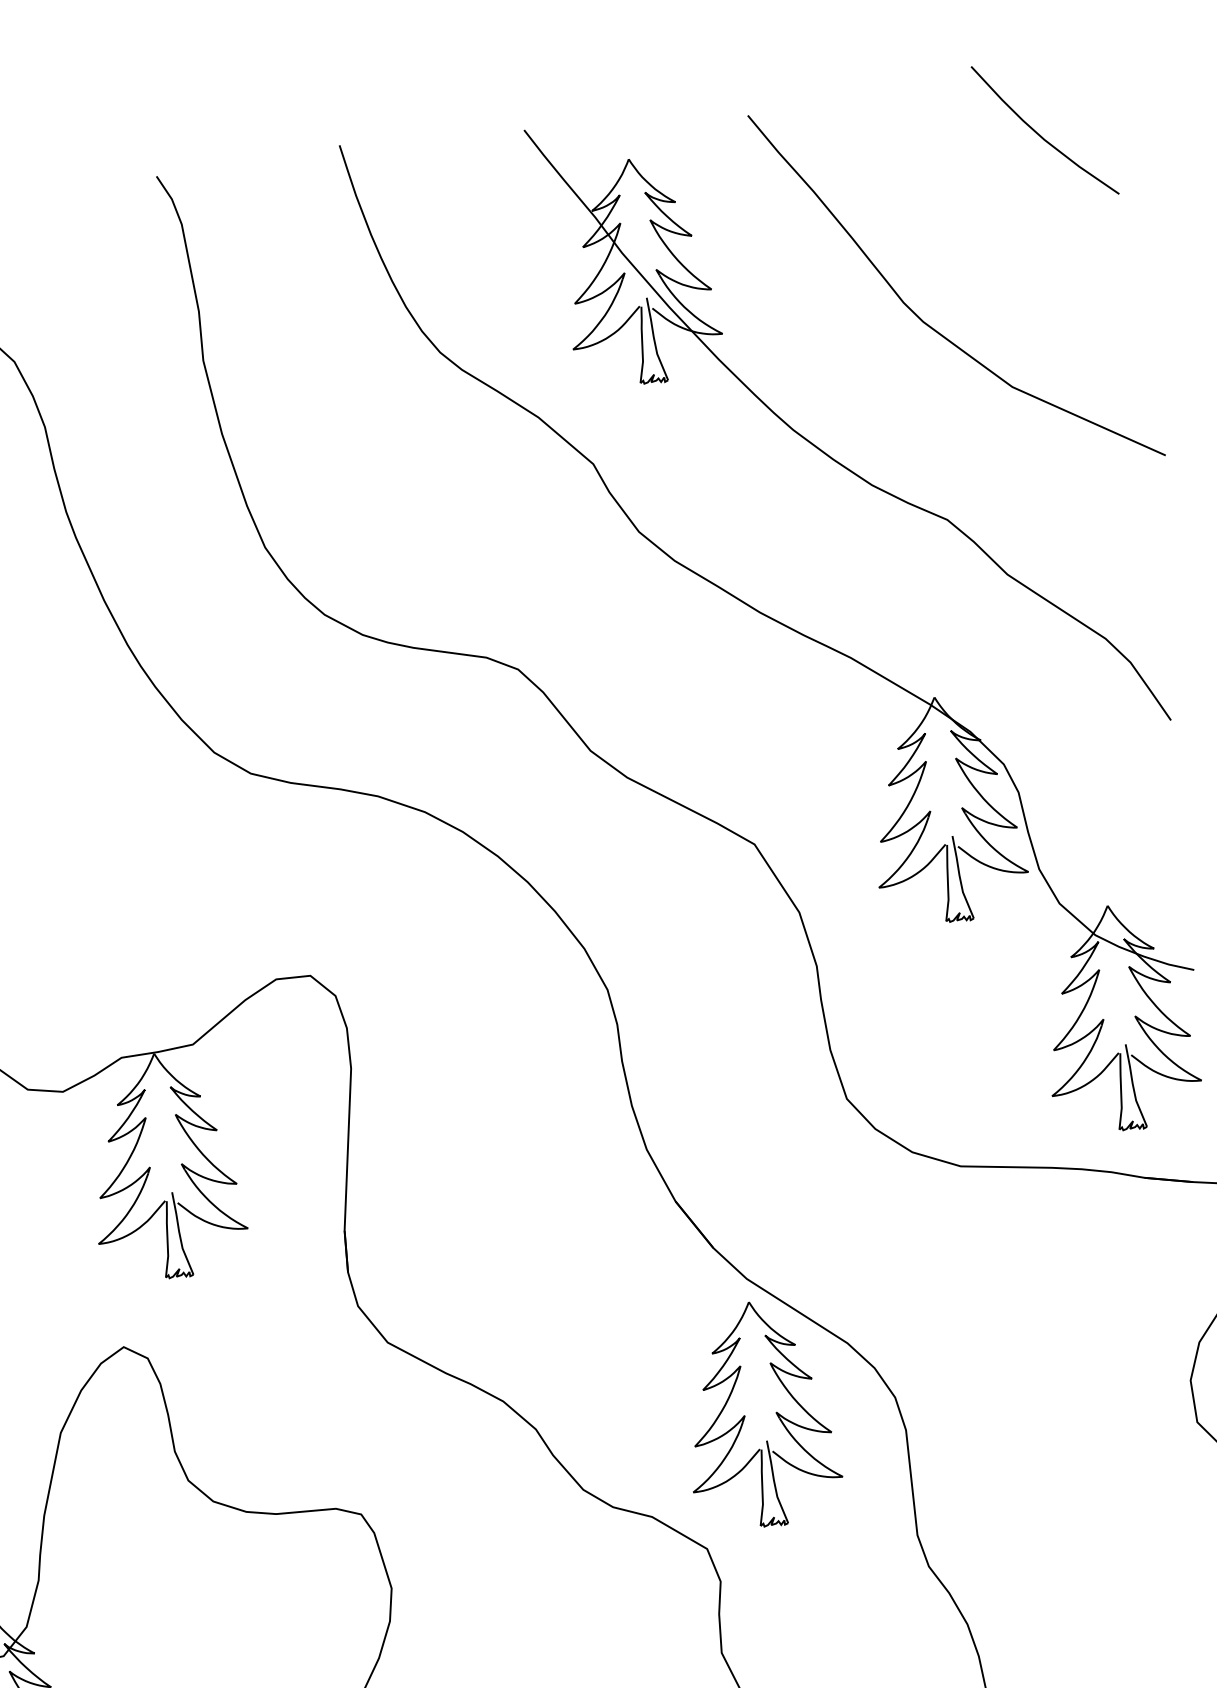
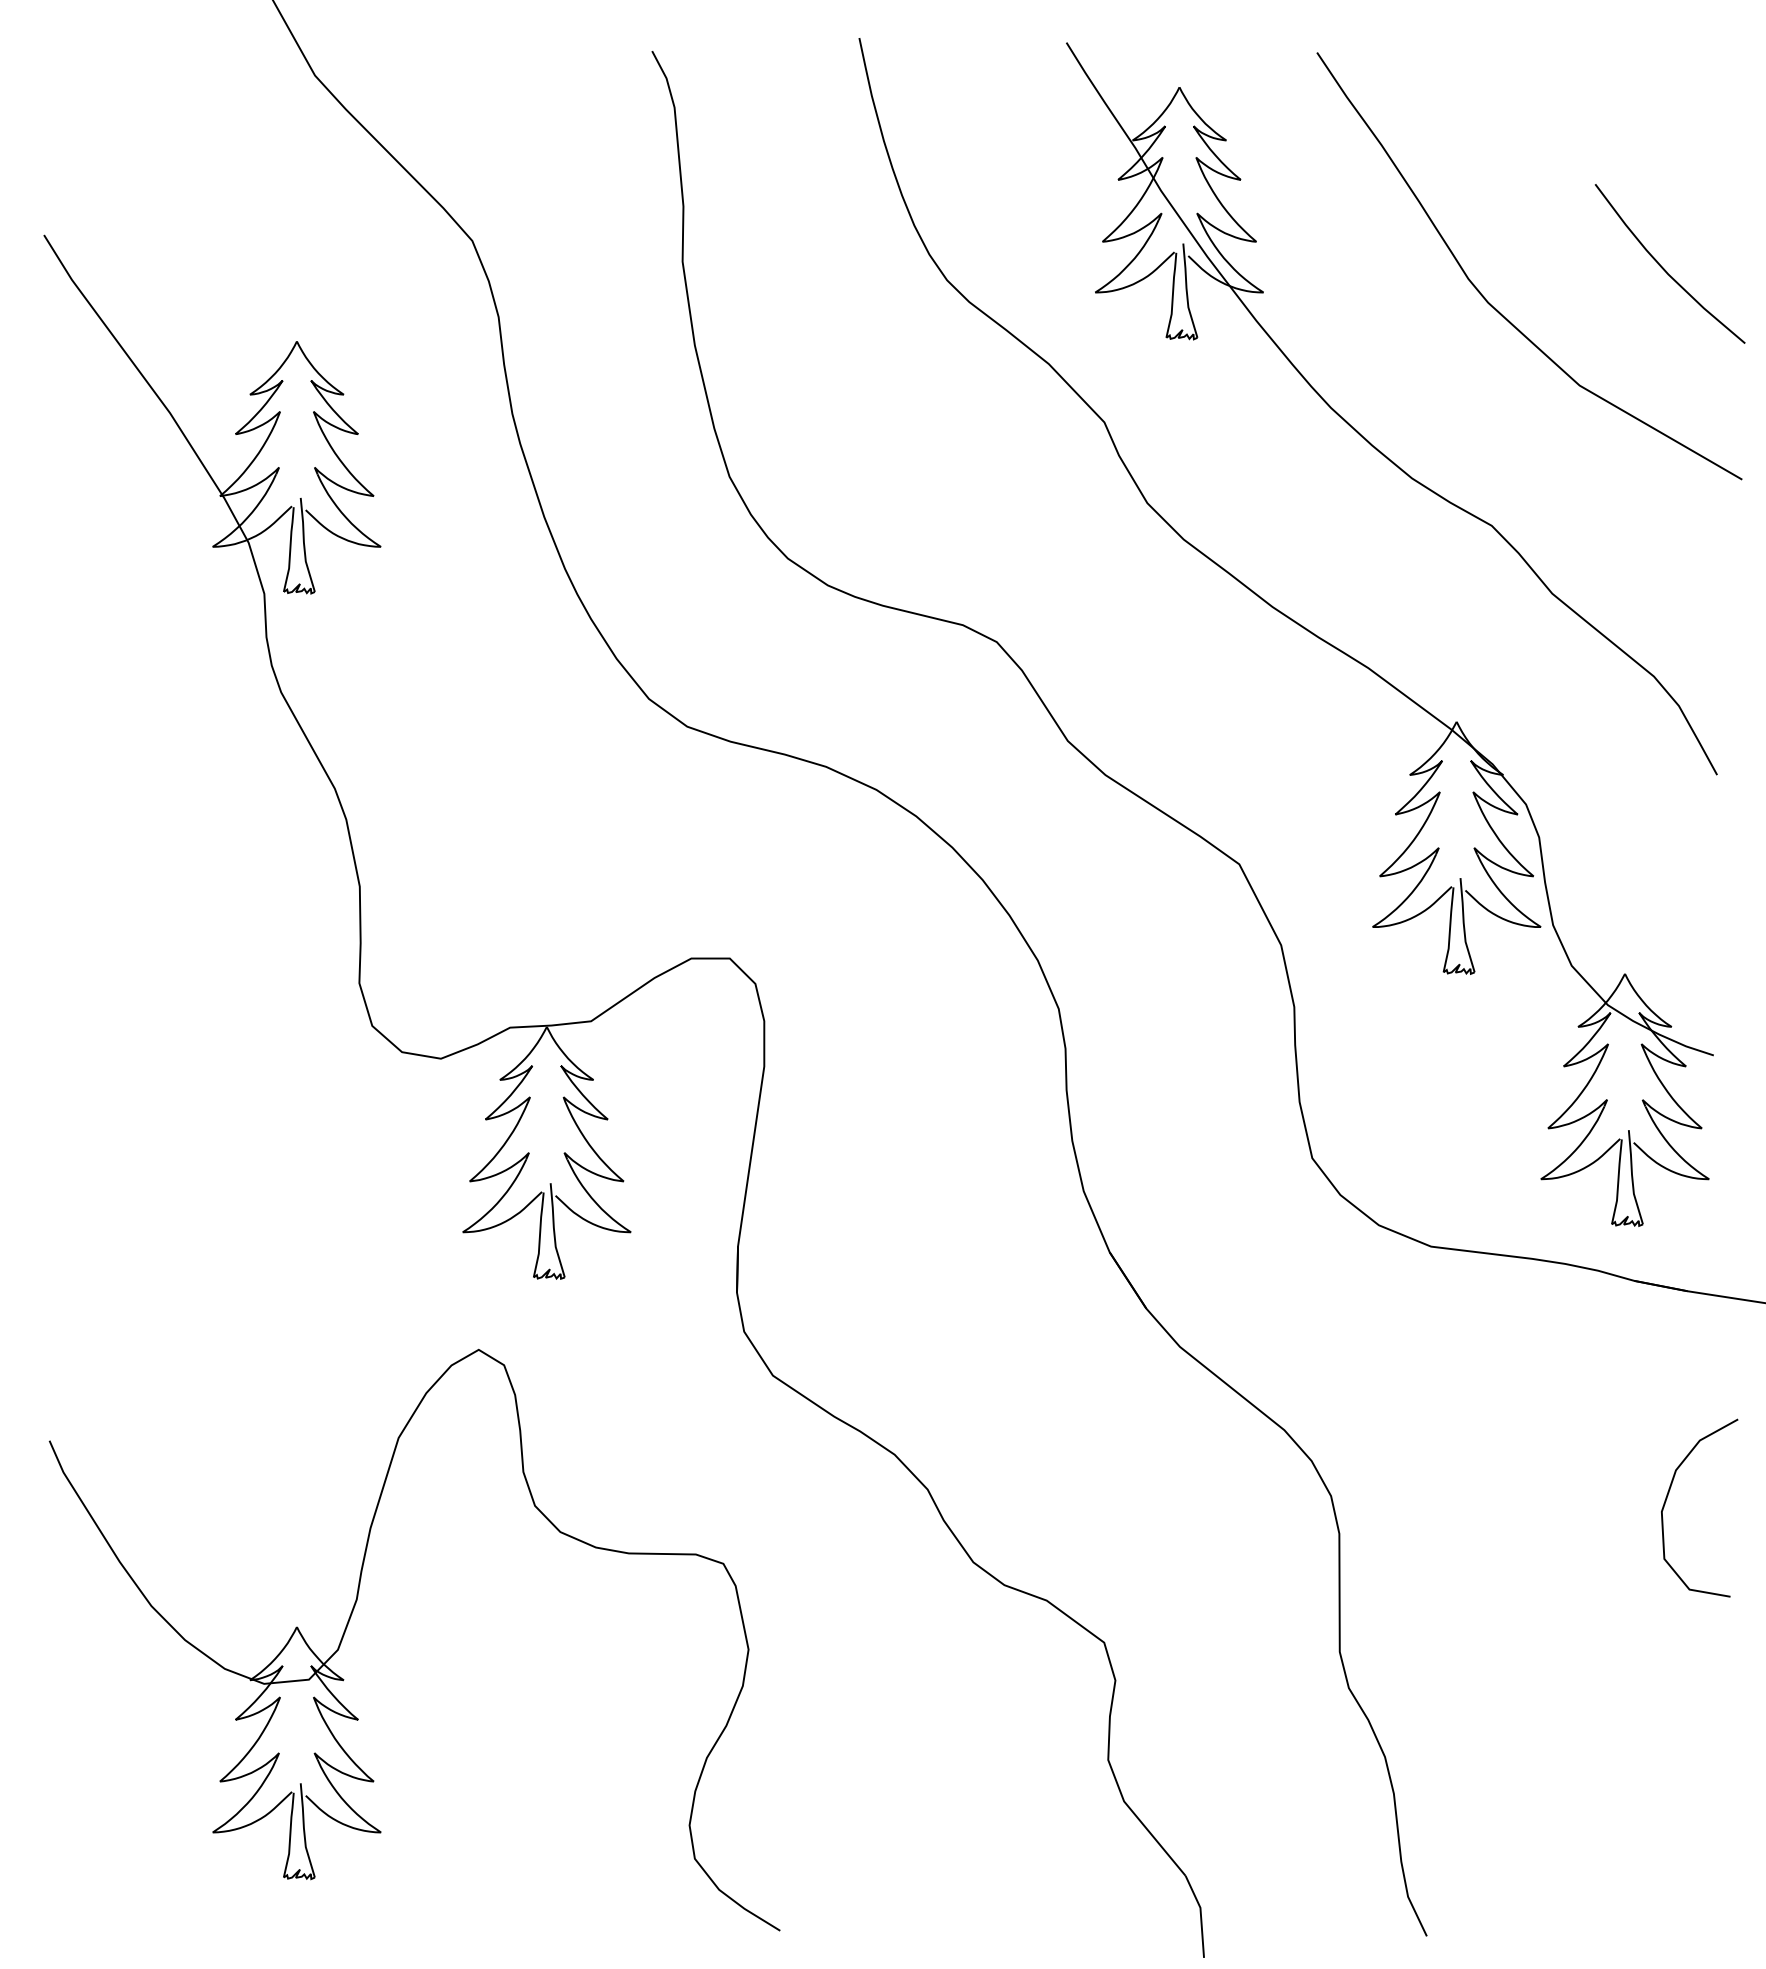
curve: (1040, 135) -> (1664, 268), moved
part: (775, 1412) -> (1196, 1498), removed

